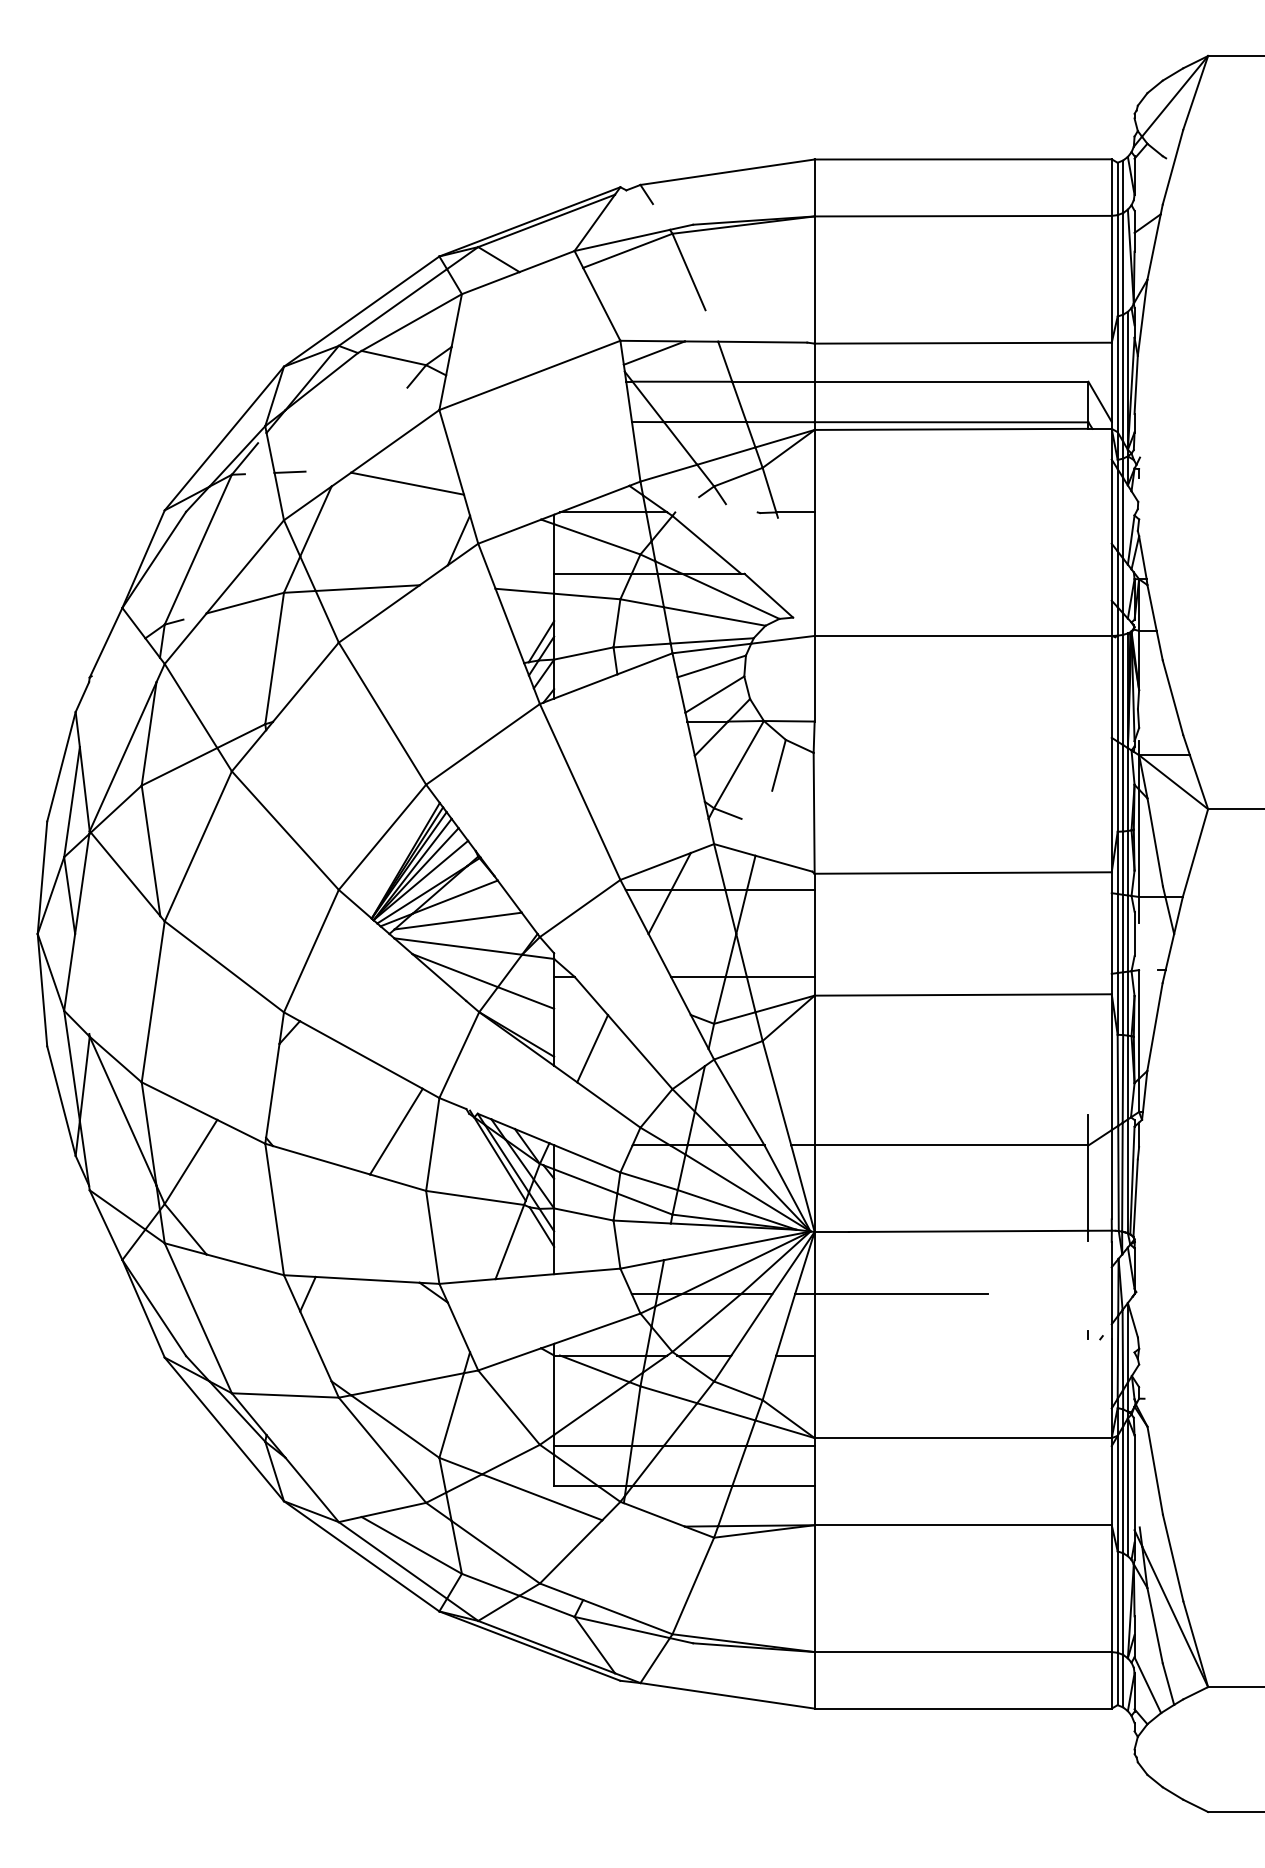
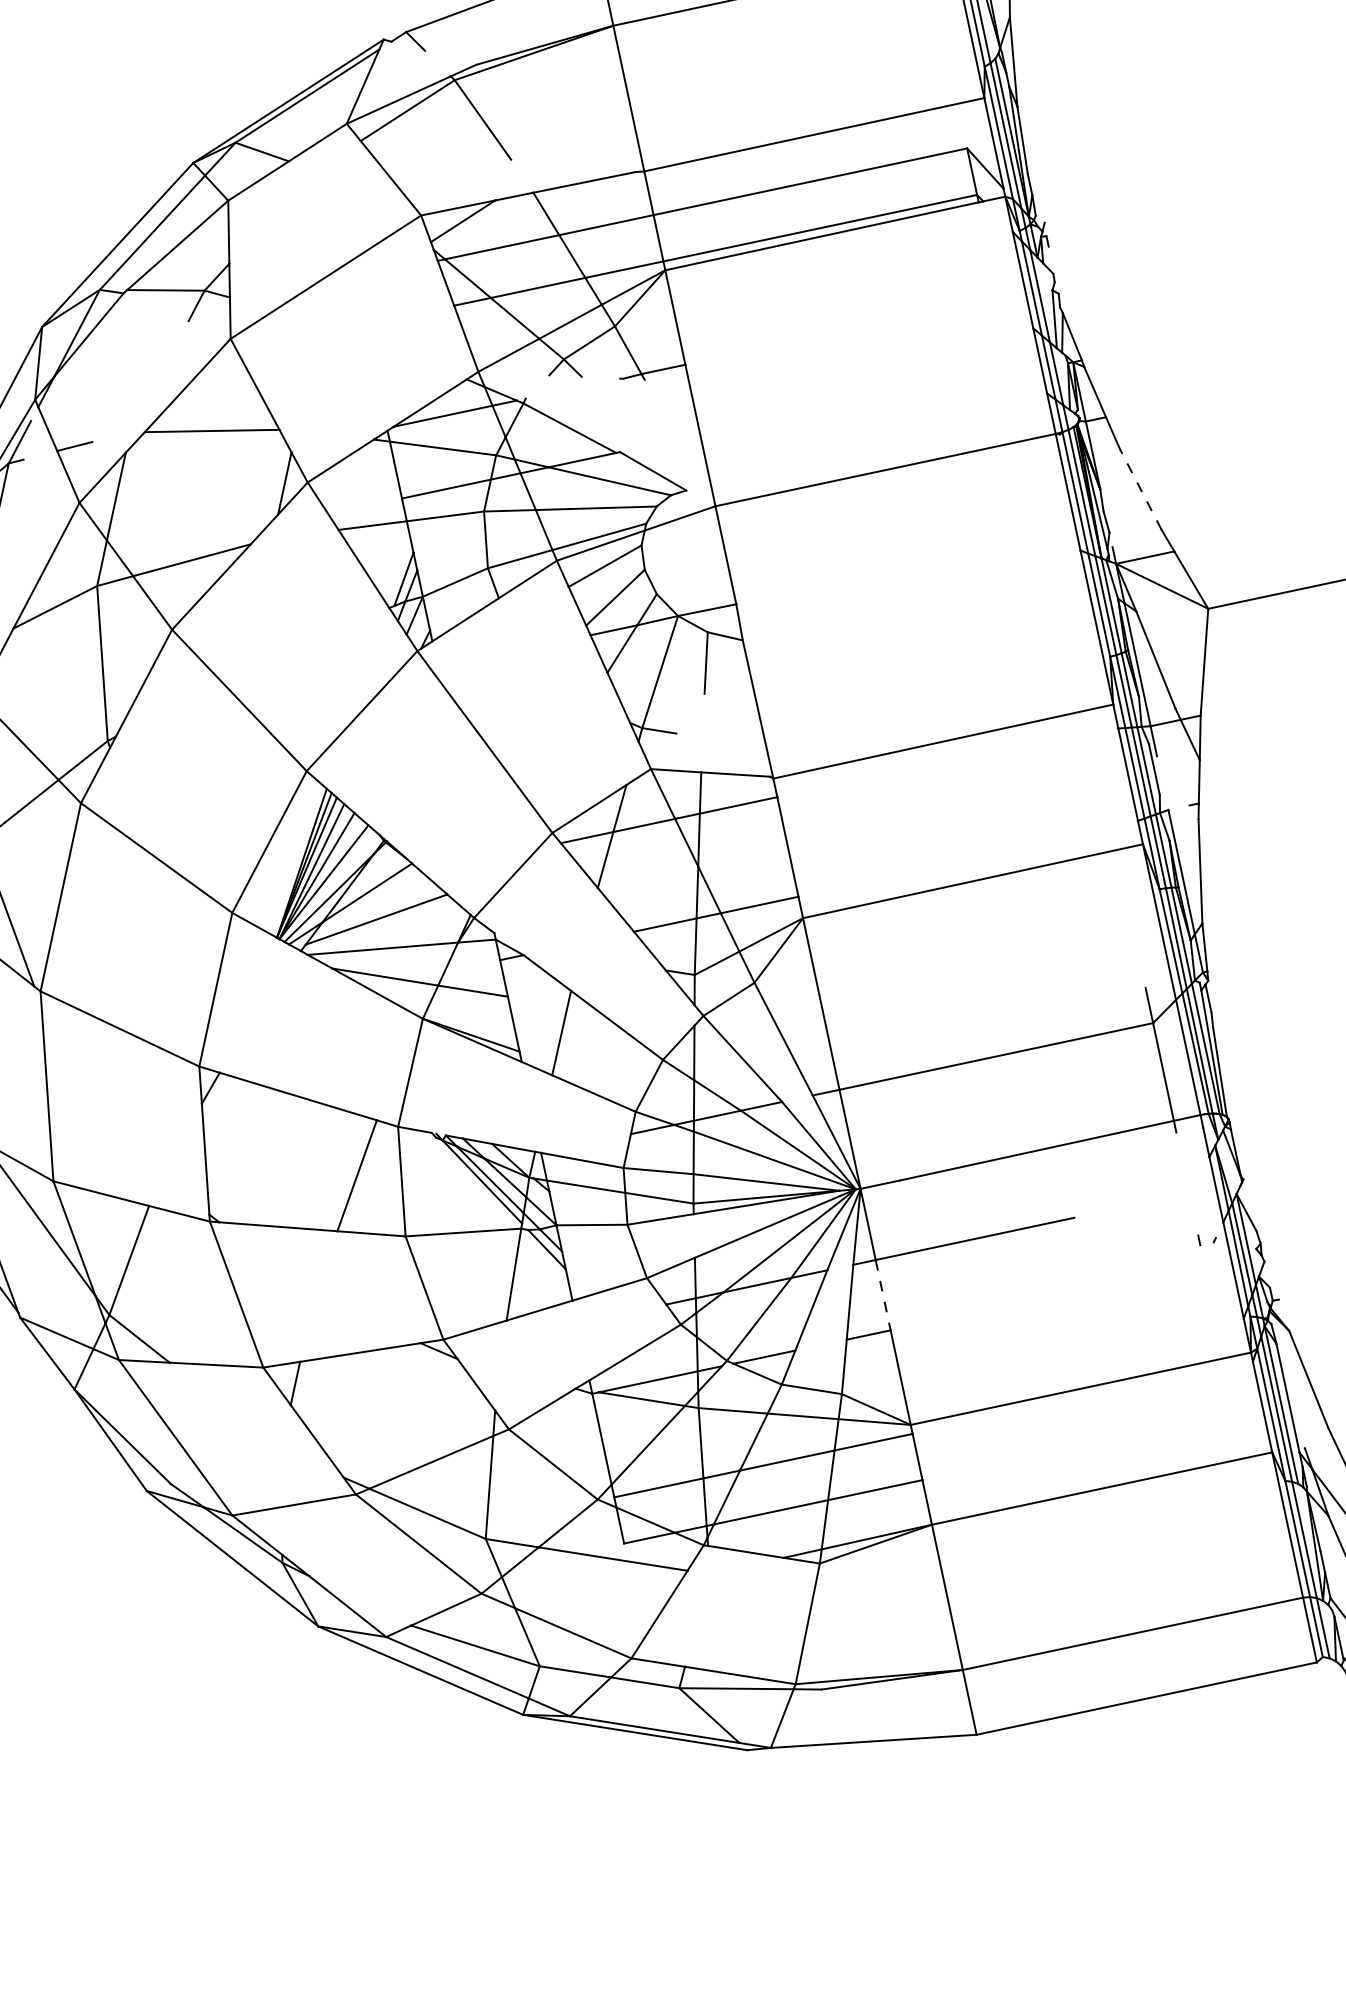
line: (1172, 697) -> (1140, 489), solid -> dashed
line: (814, 1324) -> (882, 1294), solid -> dashed

